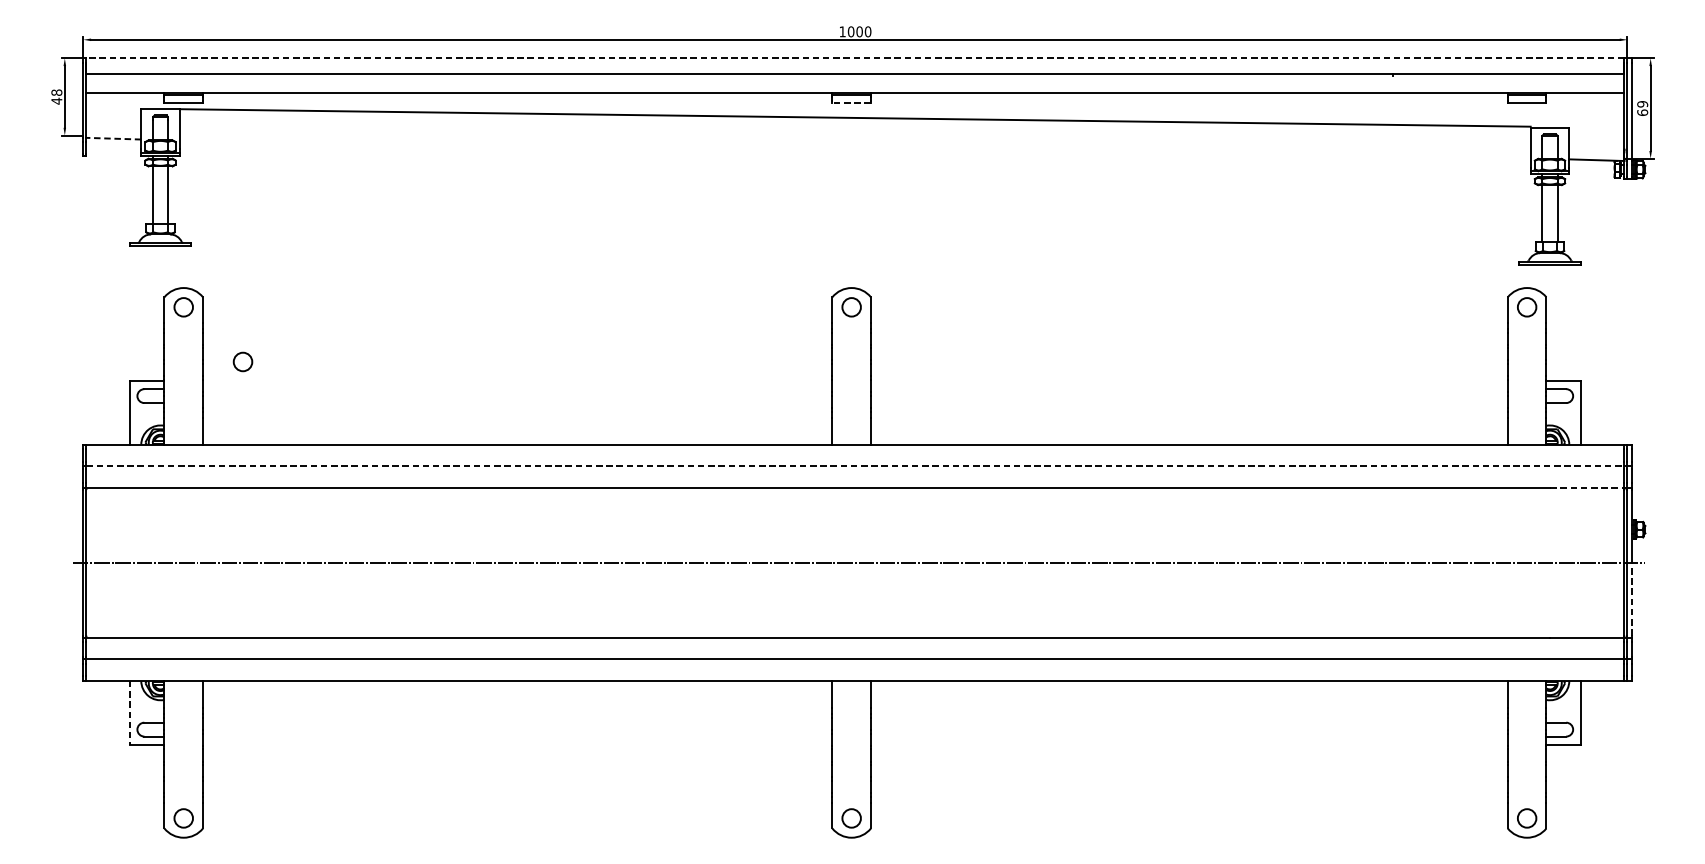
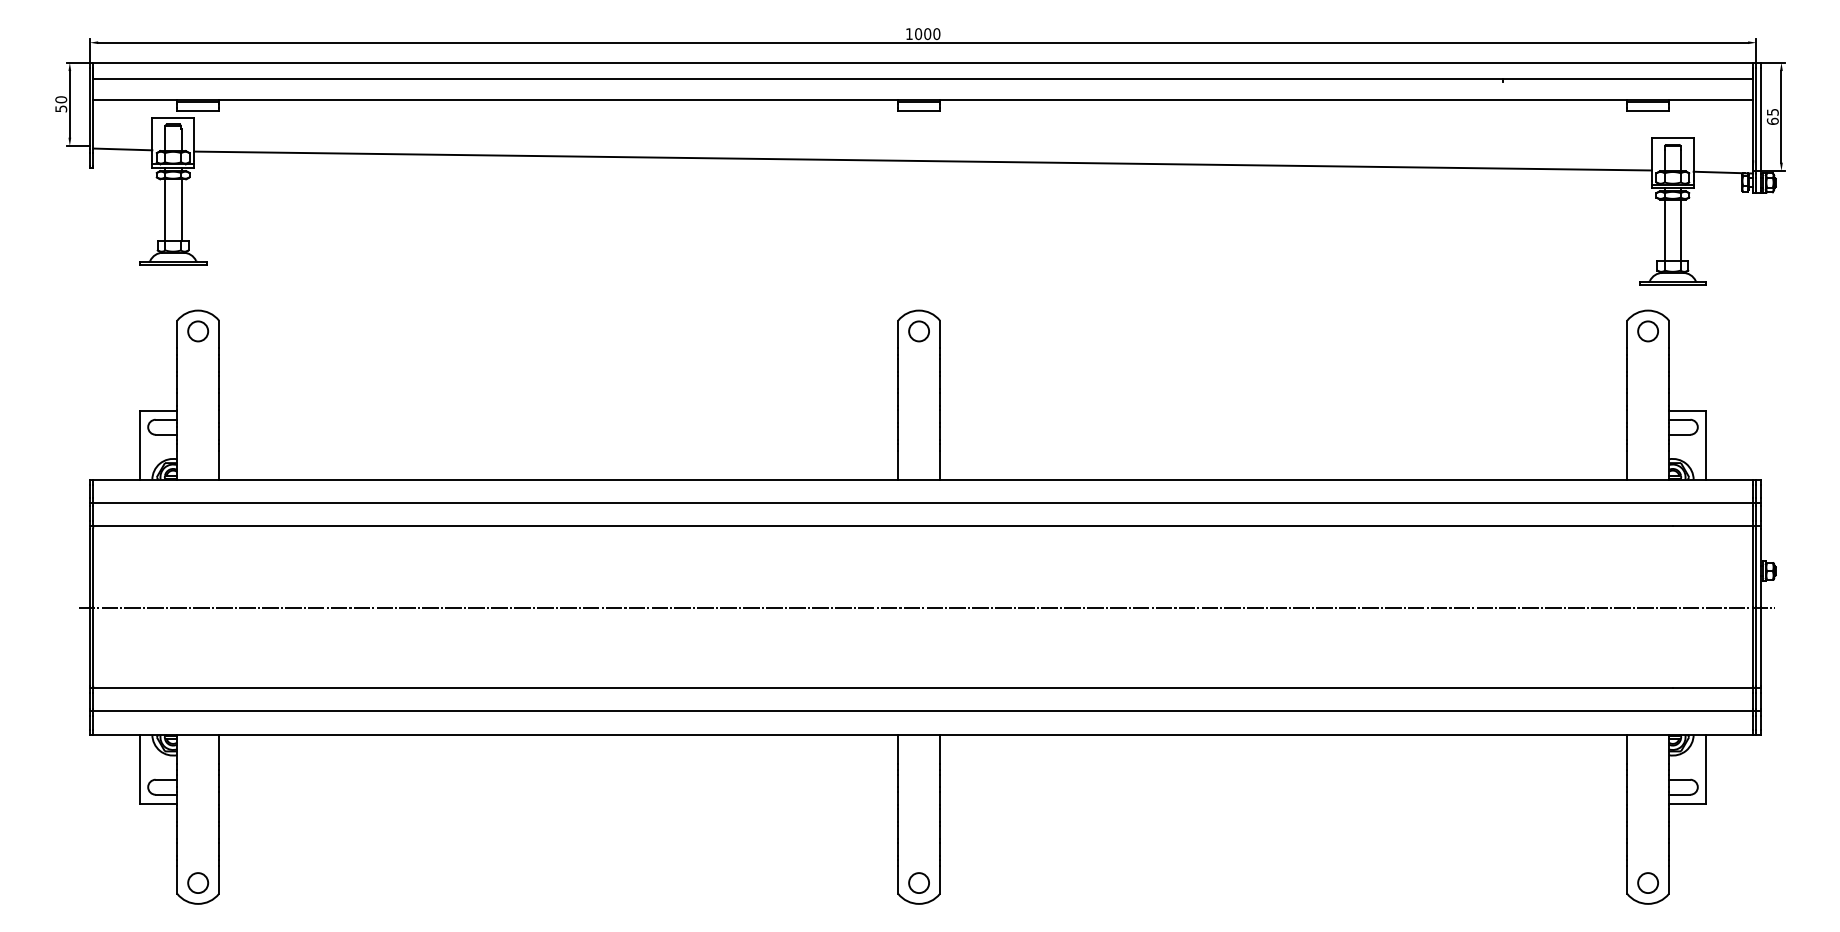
line: (855, 58) -> (923, 62), dashed -> solid
text: (57, 97) -> (61, 104), 48 -> 50
line: (852, 103) -> (919, 111), dashed -> solid
text: (1642, 103) -> (1772, 111), 69 -> 65
line: (855, 117) -> (923, 160), moved
line: (113, 138) -> (122, 149), dashed -> solid
circle: (243, 362) -> (262, 390), removed
line: (855, 466) -> (923, 503), dashed -> solid
line: (1587, 488) -> (1713, 526), dashed -> solid
line: (1632, 599) -> (1761, 646), dashed -> solid
line: (129, 713) -> (139, 769), dashed -> solid

